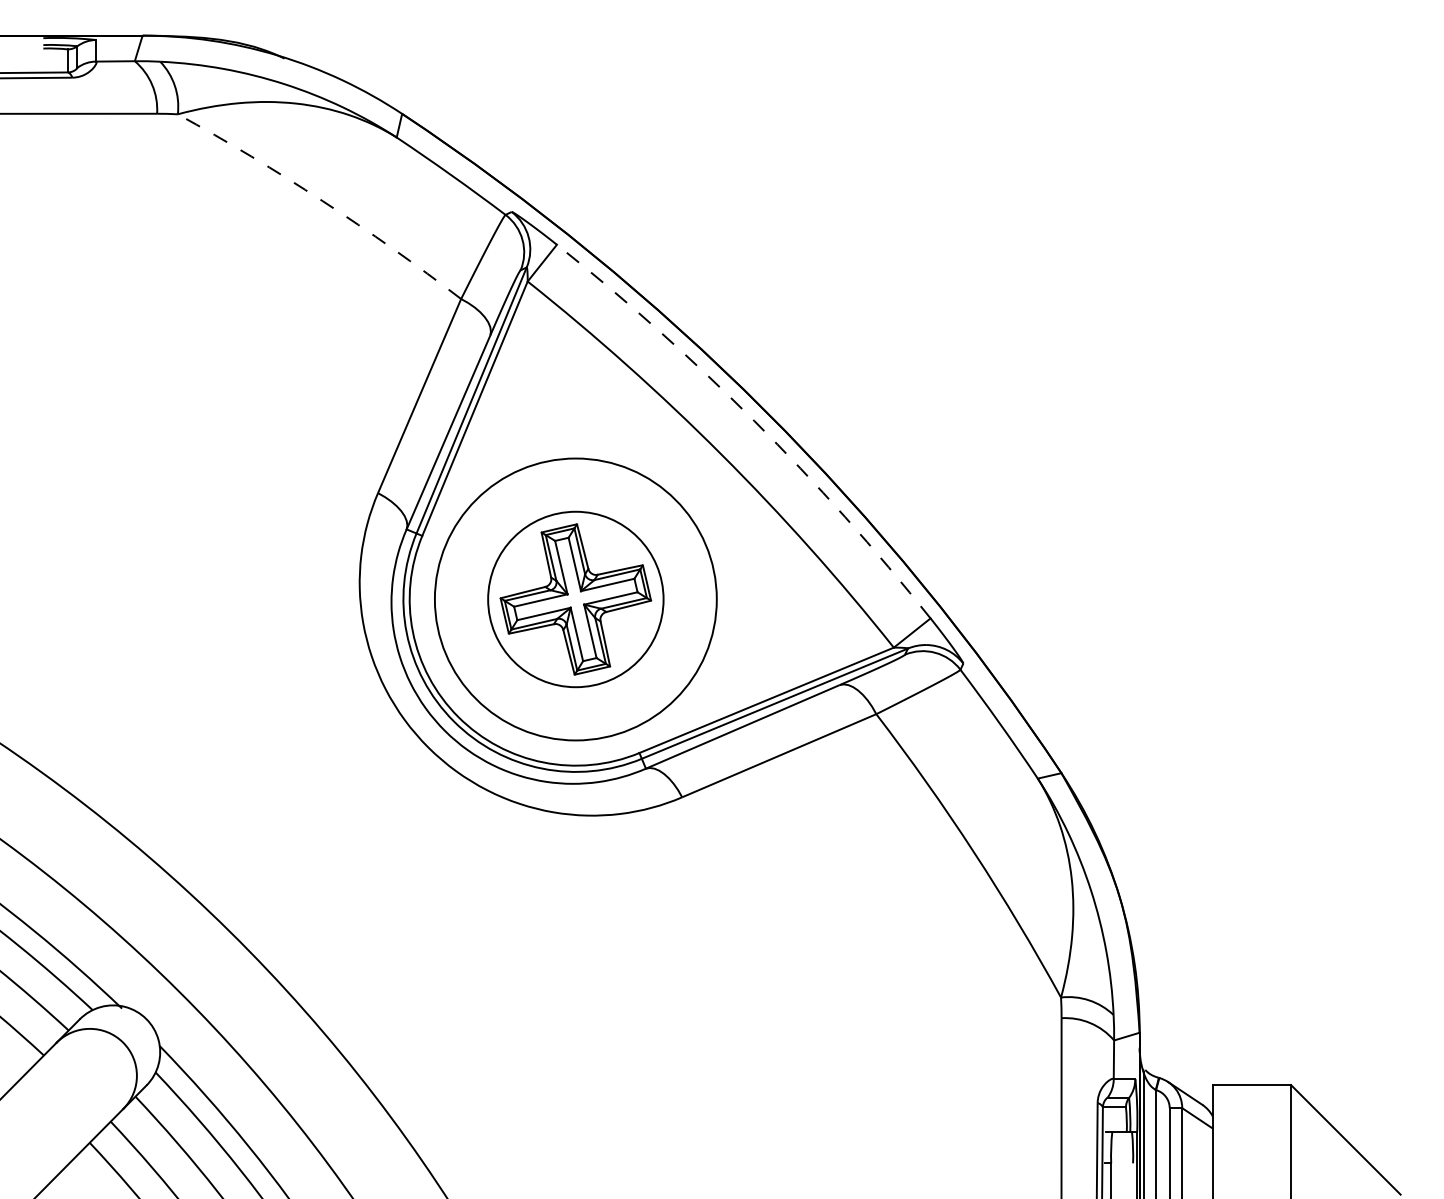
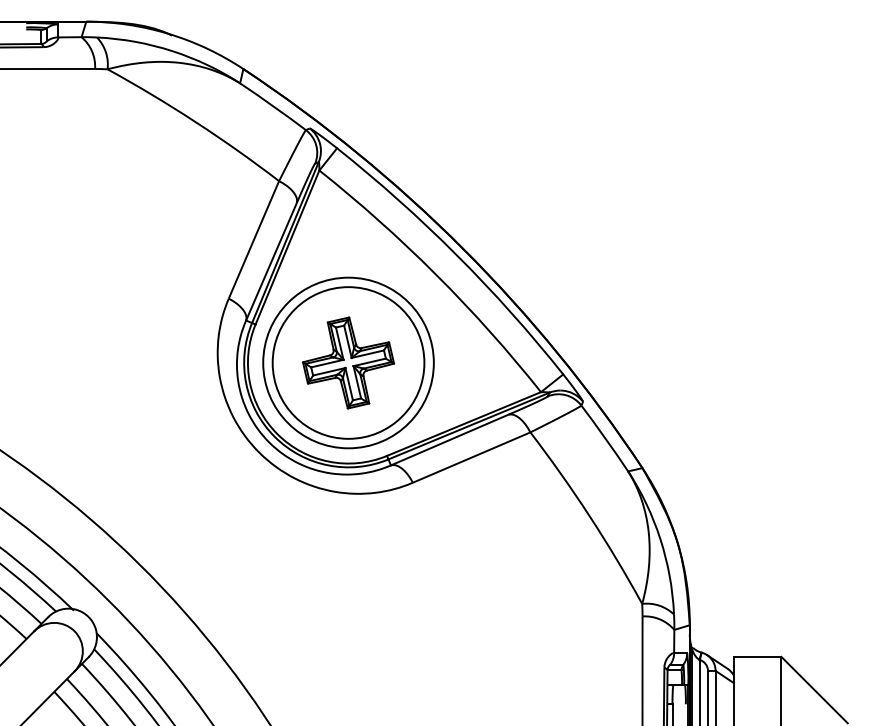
arc: (323, 200) -> (195, 121), dashed -> solid
arc: (754, 420) -> (456, 254), dashed -> solid
circle: (575, 598) -> (348, 362), size x1.43

